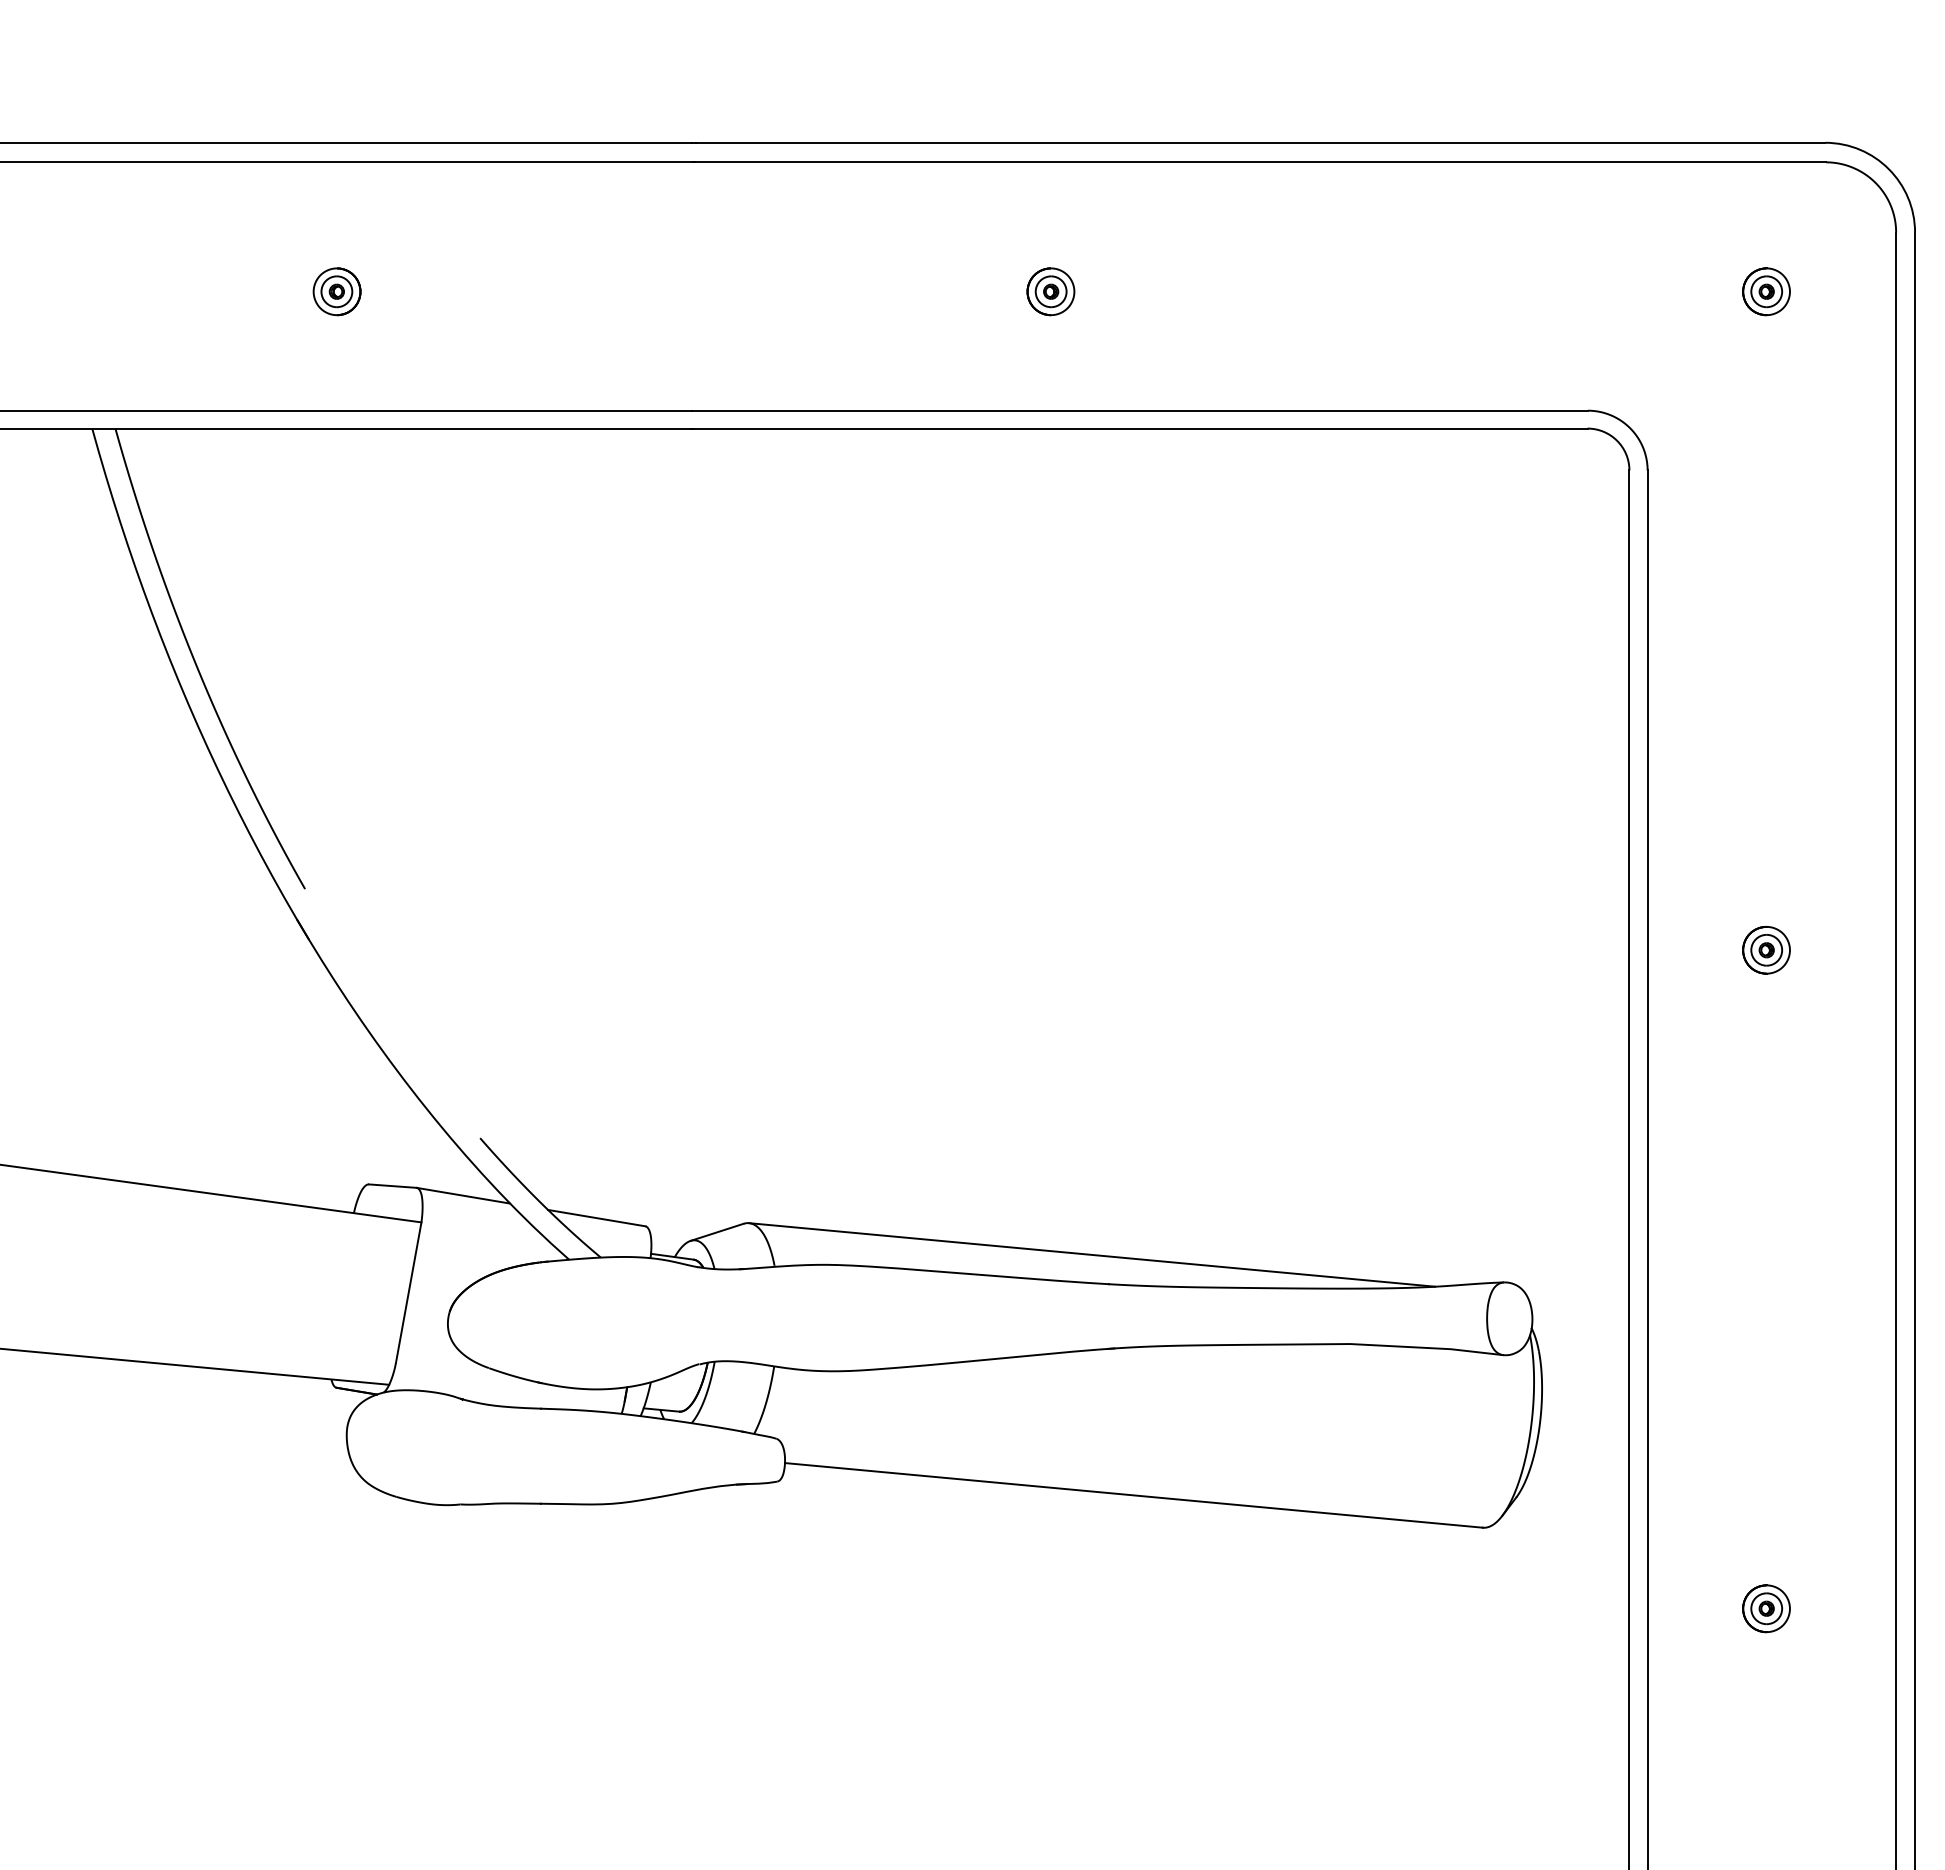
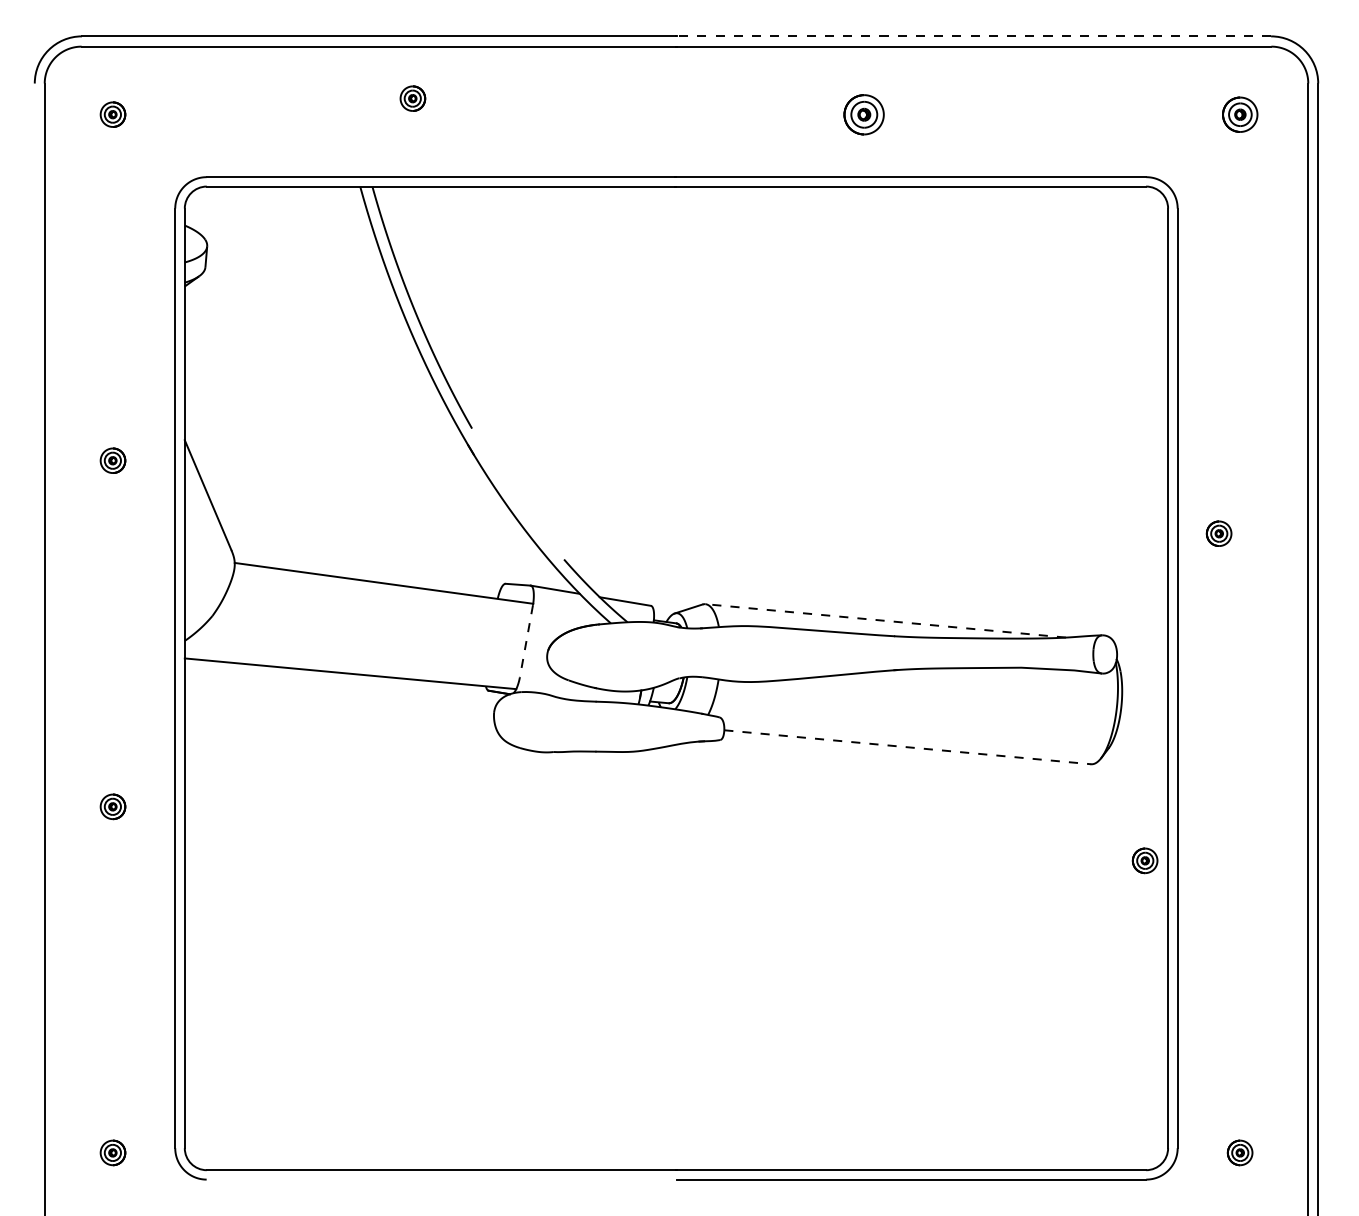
line: (1261, 143) -> (974, 36), solid -> dashed
part: (336, 291) -> (412, 98), moved
part: (1049, 291) -> (863, 114), size x1.6
part: (1765, 291) -> (1239, 114), size x1.4
part: (1765, 949) -> (1218, 533), moved
line: (1091, 1254) -> (885, 620), solid -> dashed
line: (408, 1294) -> (526, 641), solid -> dashed
line: (1135, 1495) -> (908, 747), solid -> dashed
part: (1765, 1608) -> (1144, 860), moved

